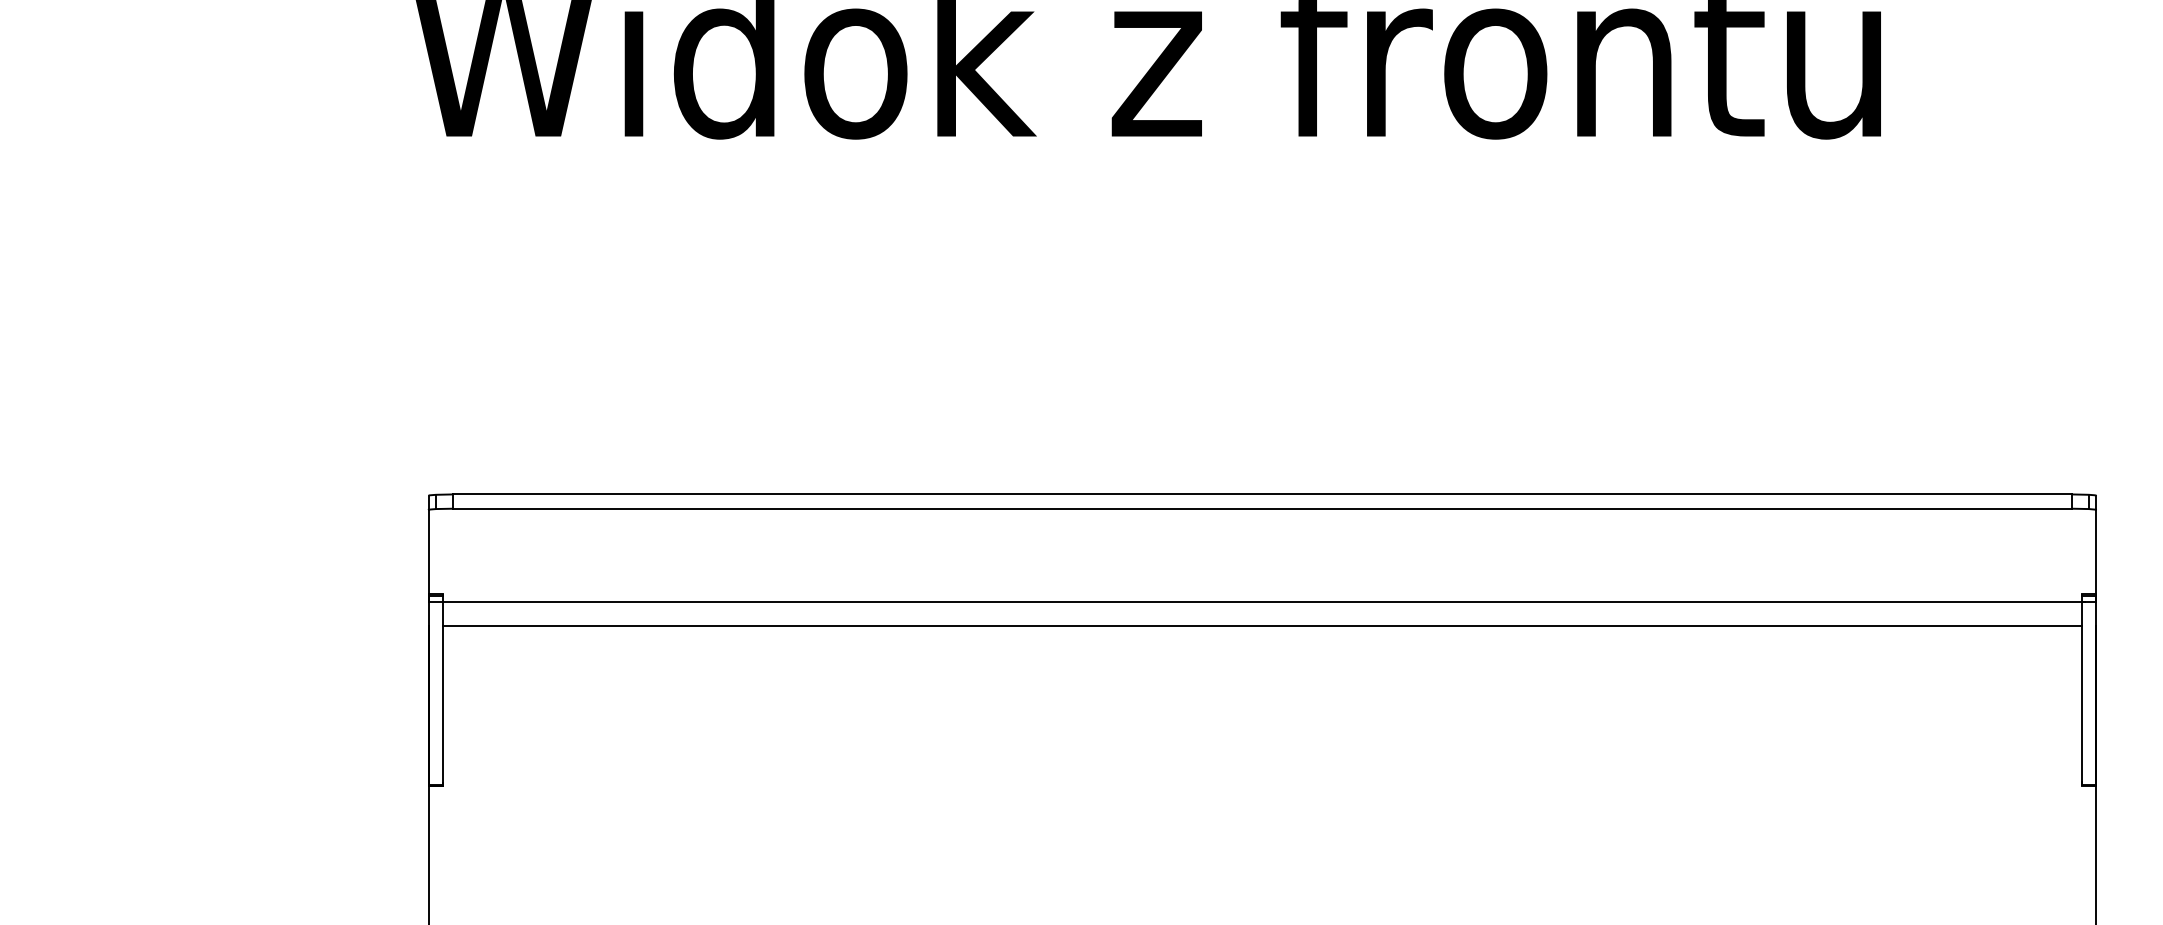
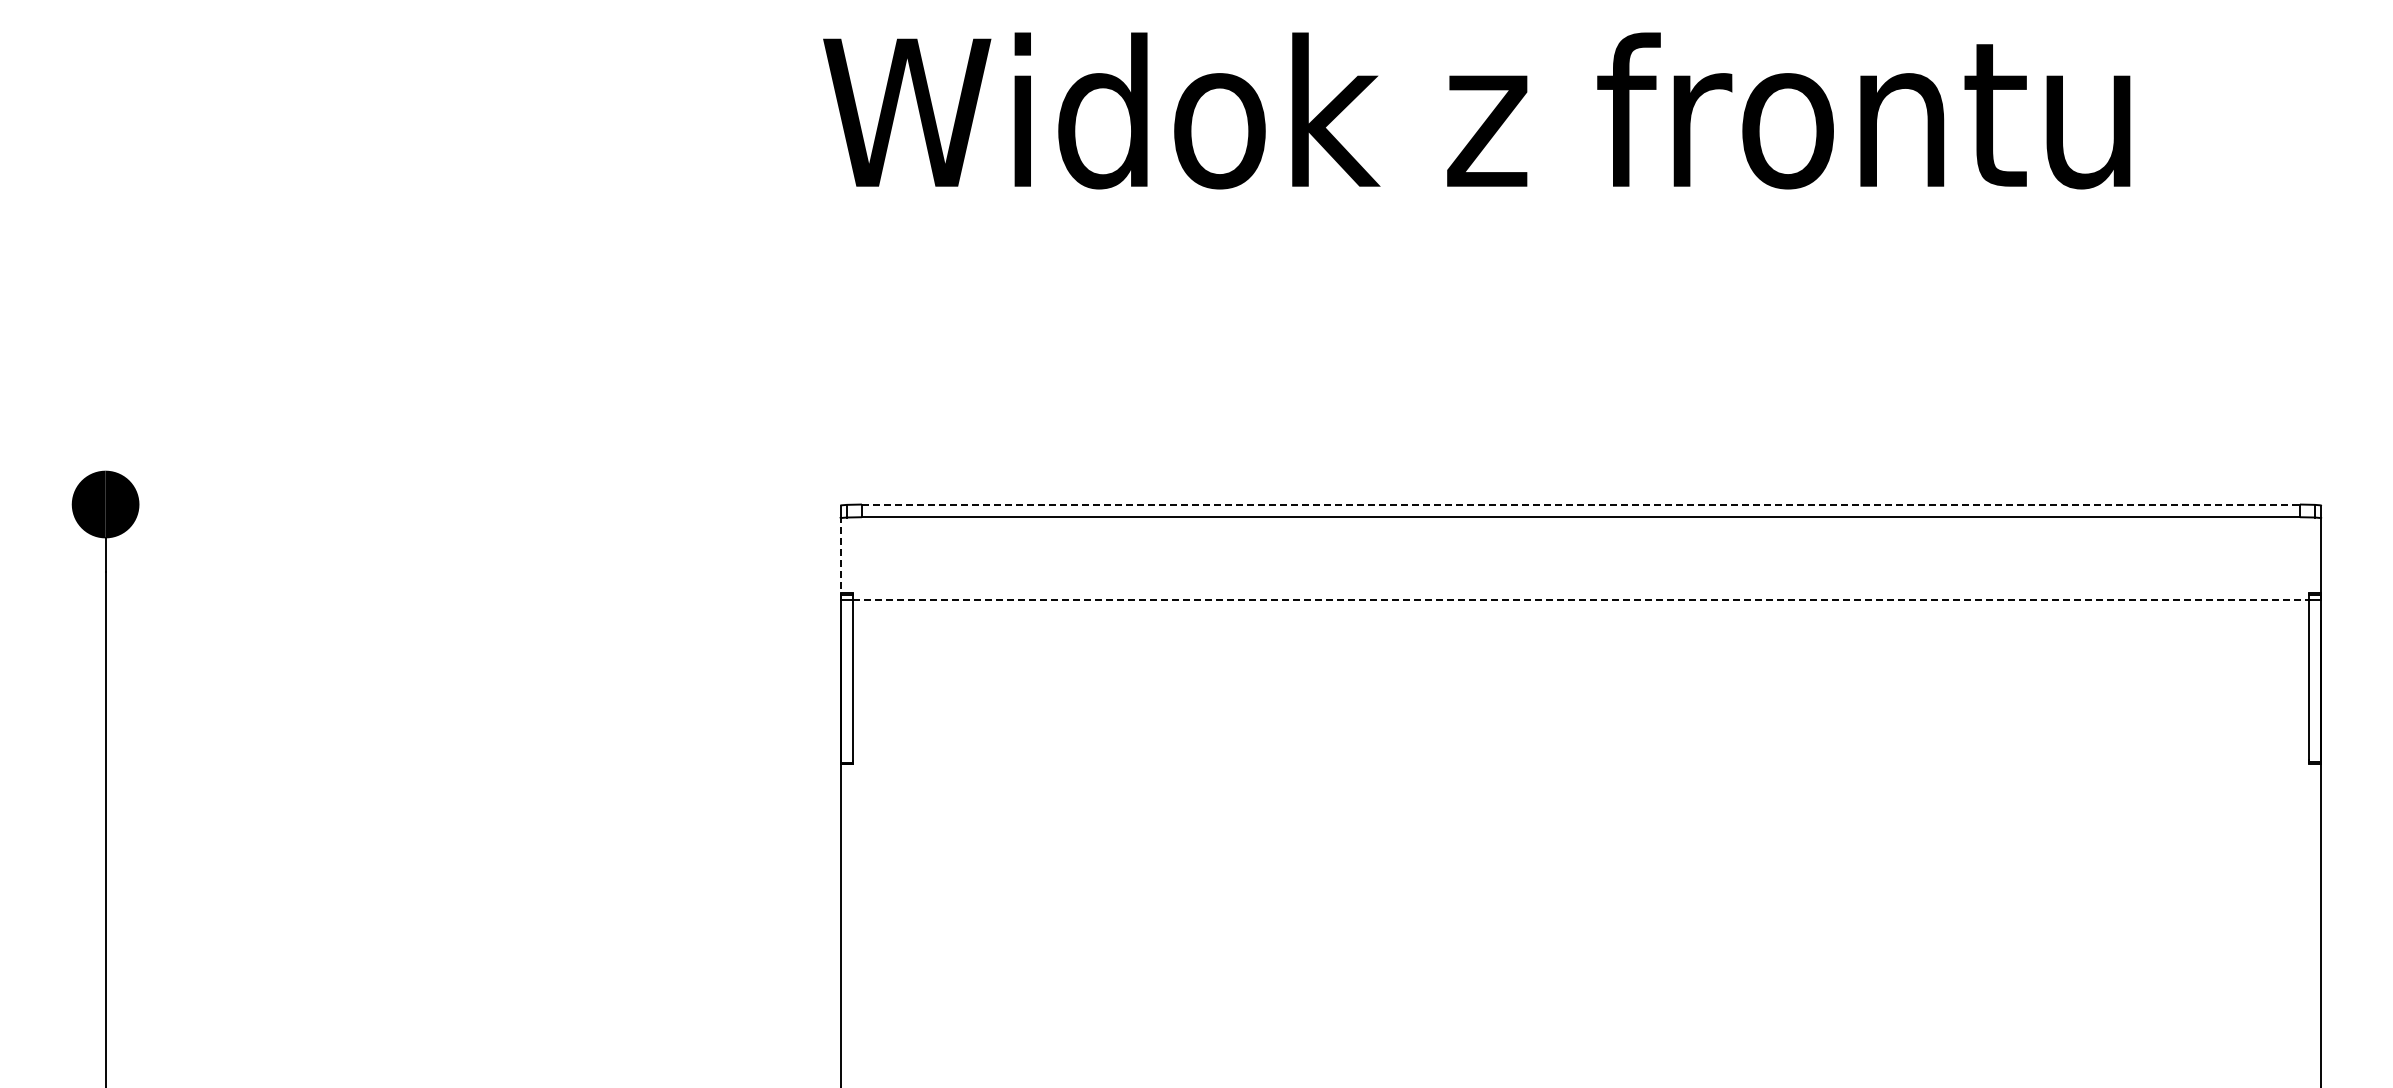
line: (1261, 494) -> (1580, 504), solid -> dashed
line: (428, 556) -> (840, 559), solid -> dashed
line: (1264, 601) -> (1582, 599), solid -> dashed
line: (1261, 625) -> (1580, 620), removed

